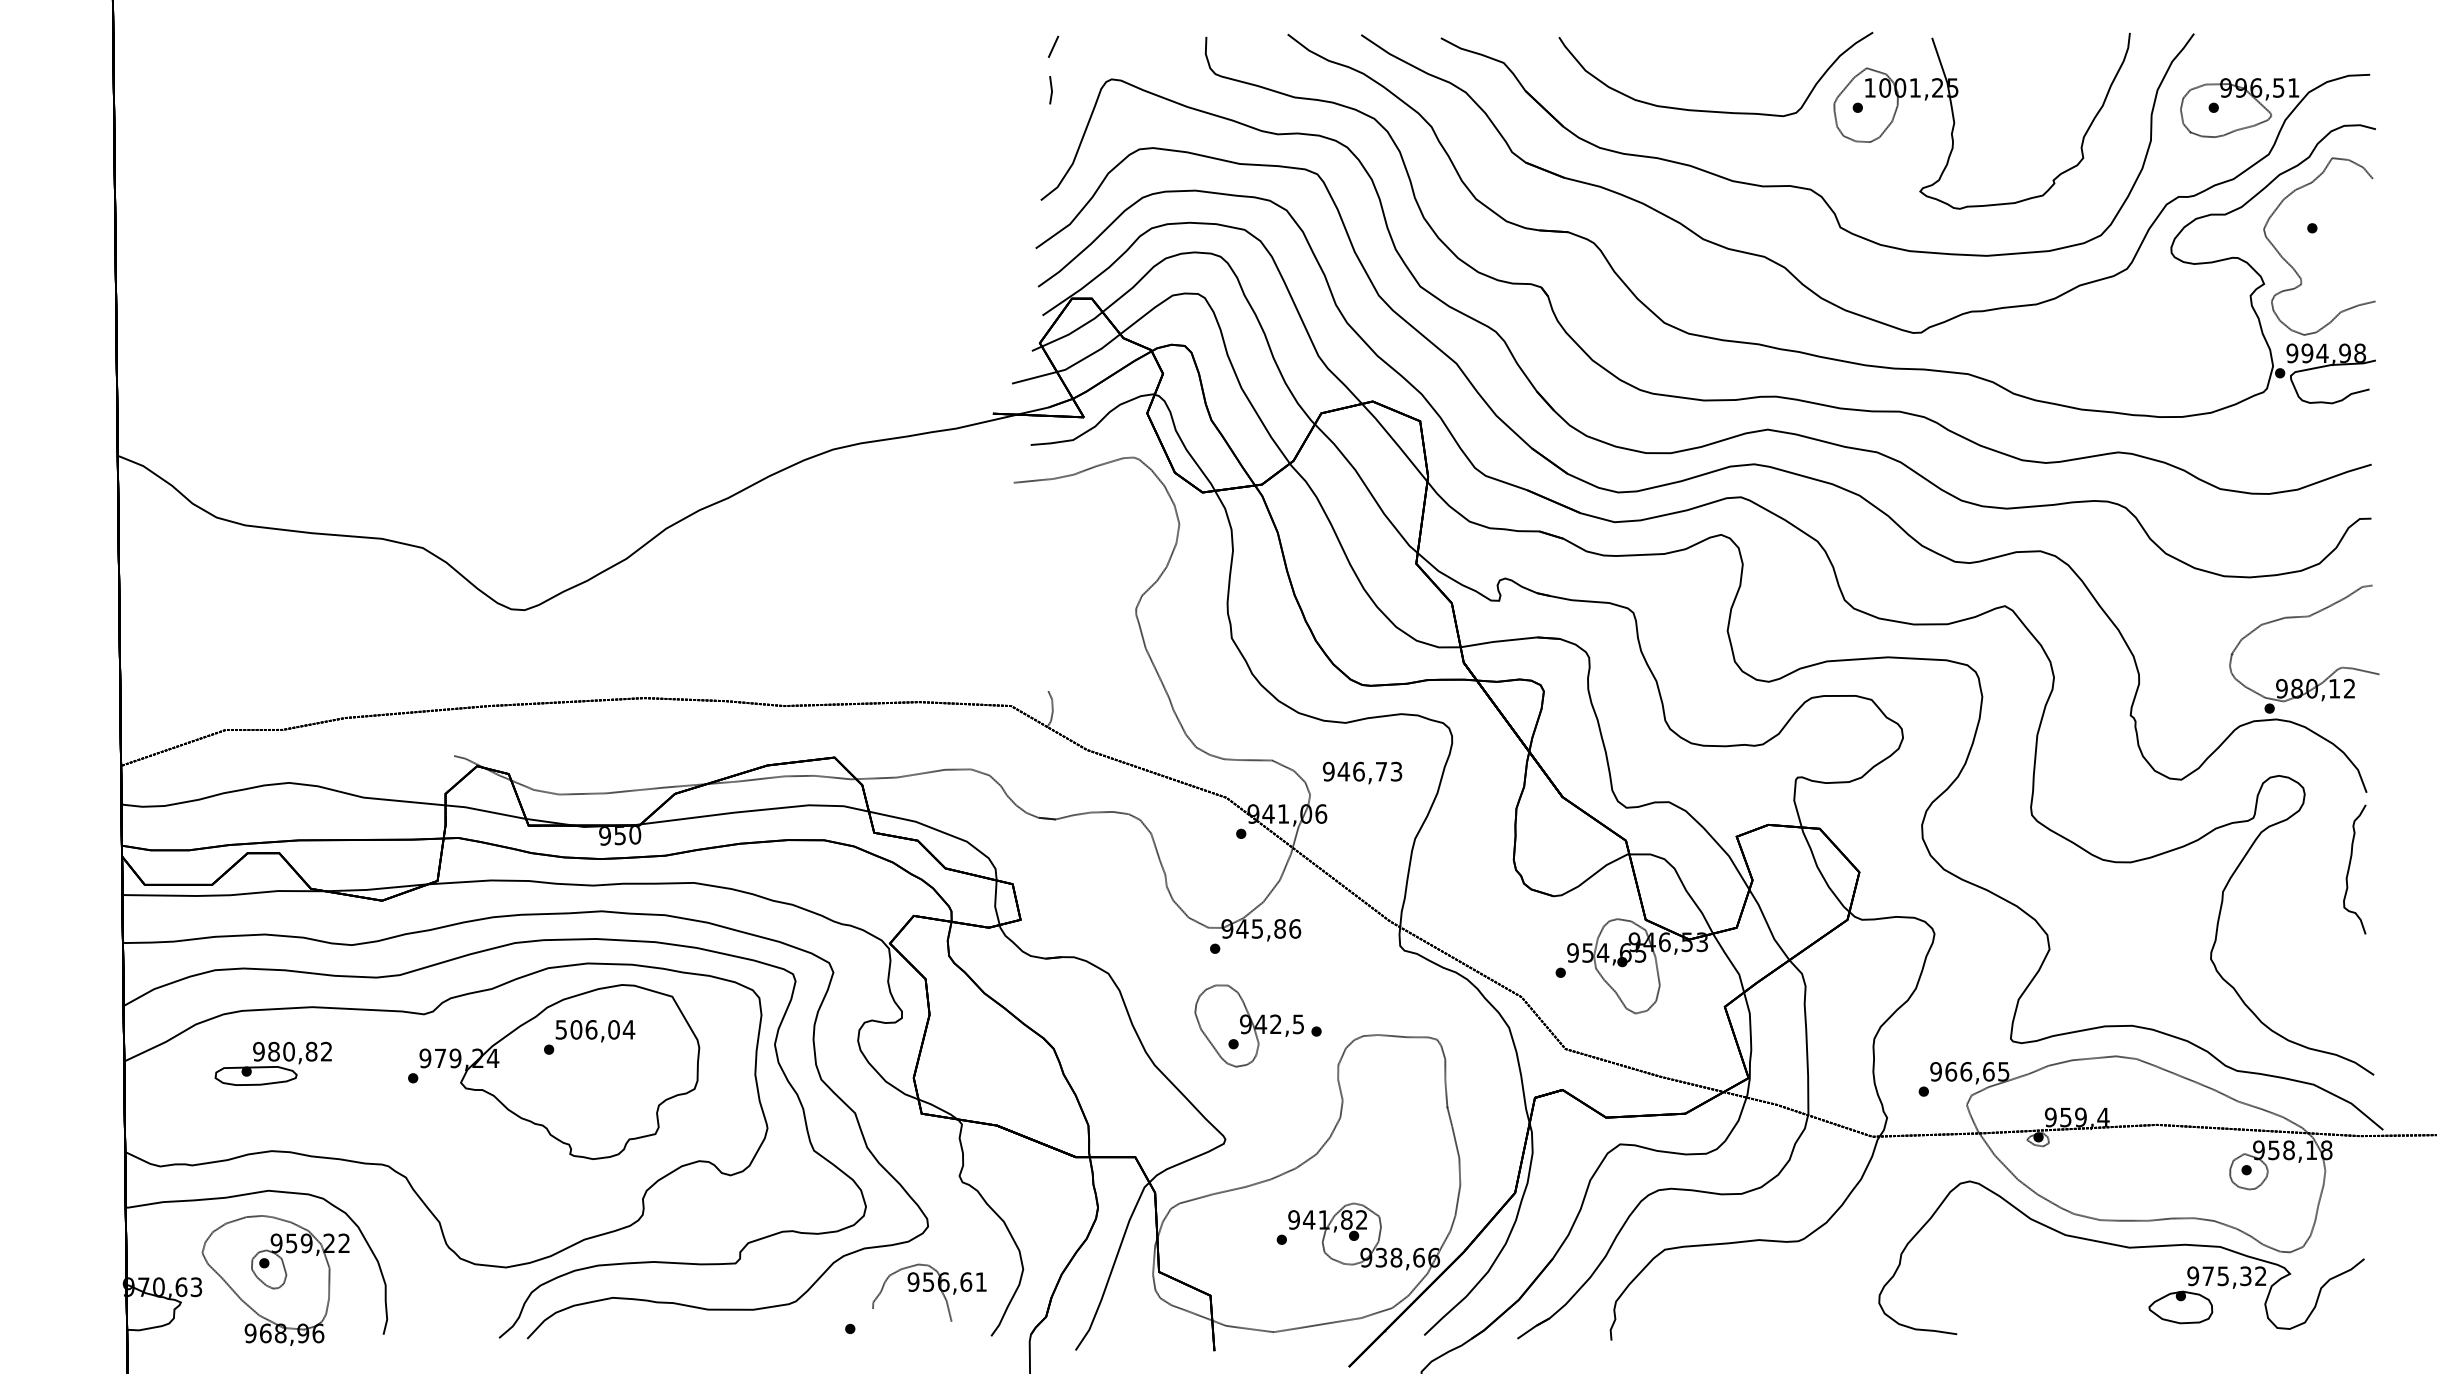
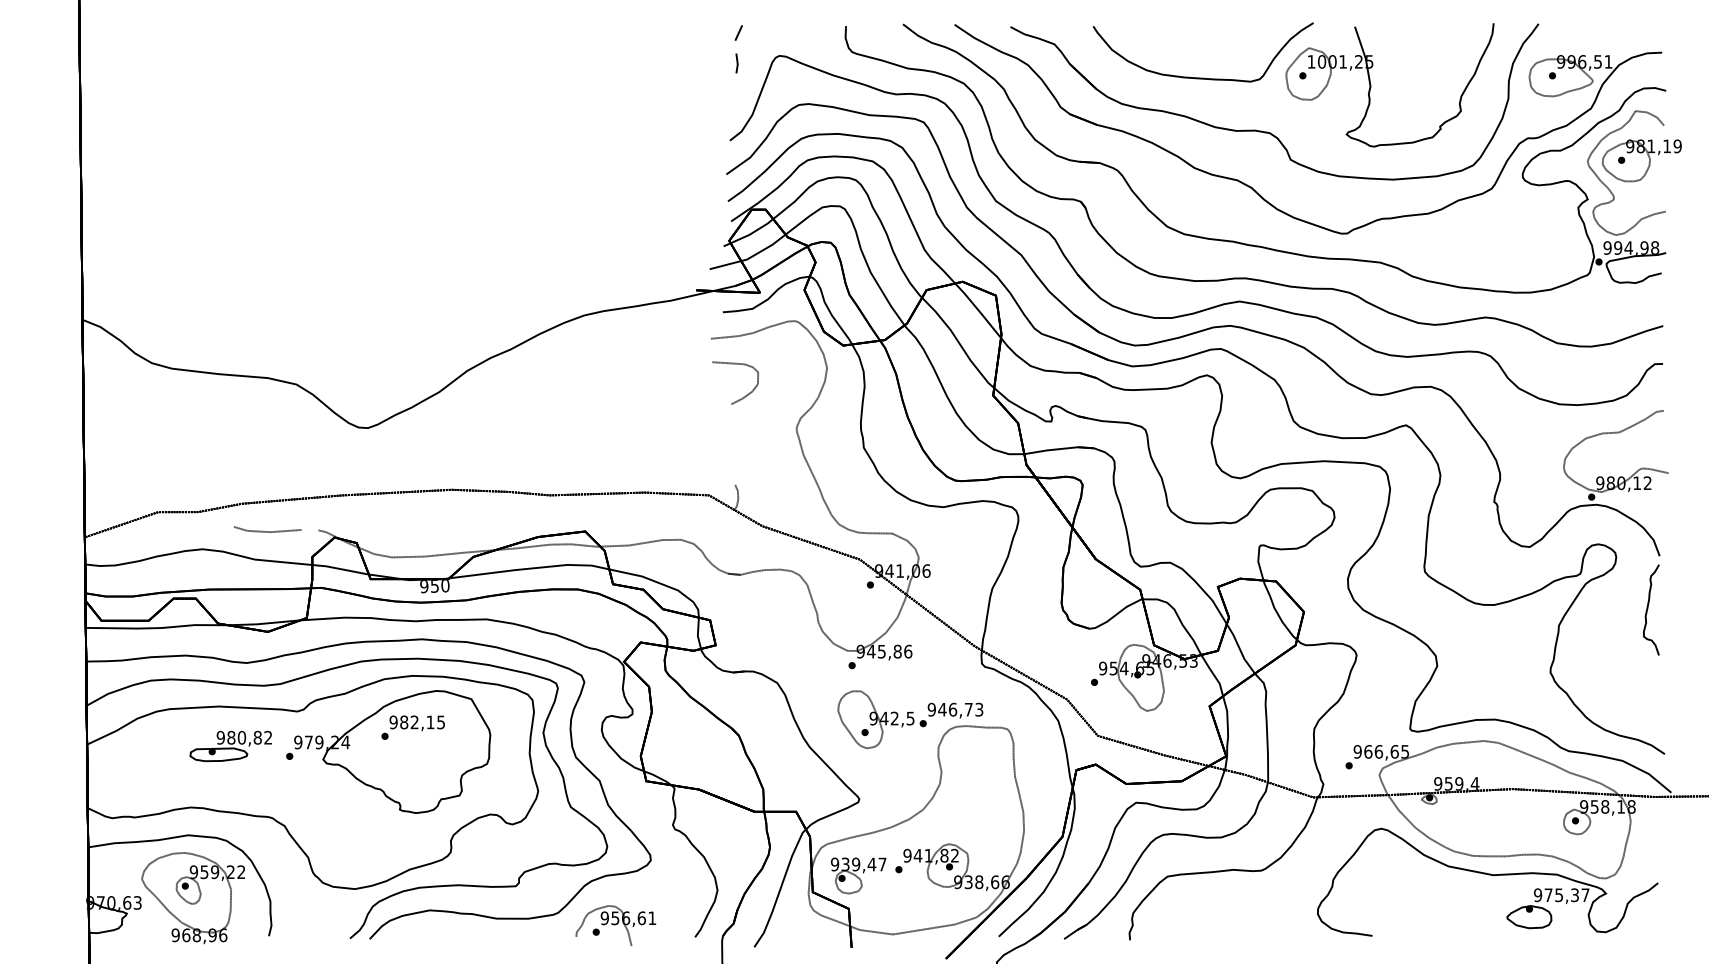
part: (2341, 228) -> (1642, 160), added
curve: (1060, 565) -> (743, 396), added
line: (381, 757) -> (267, 531), added
text: (1362, 772) -> (955, 710), moved
text: (595, 1029) -> (417, 722), 506,04 -> 982,15
part: (272, 1063) -> (230, 746), moved
part: (1223, 1248) -> (858, 875), added
text: (2260, 1275) -> (1585, 894), 975,32 -> 975,37
part: (929, 1292) -> (616, 925), moved

